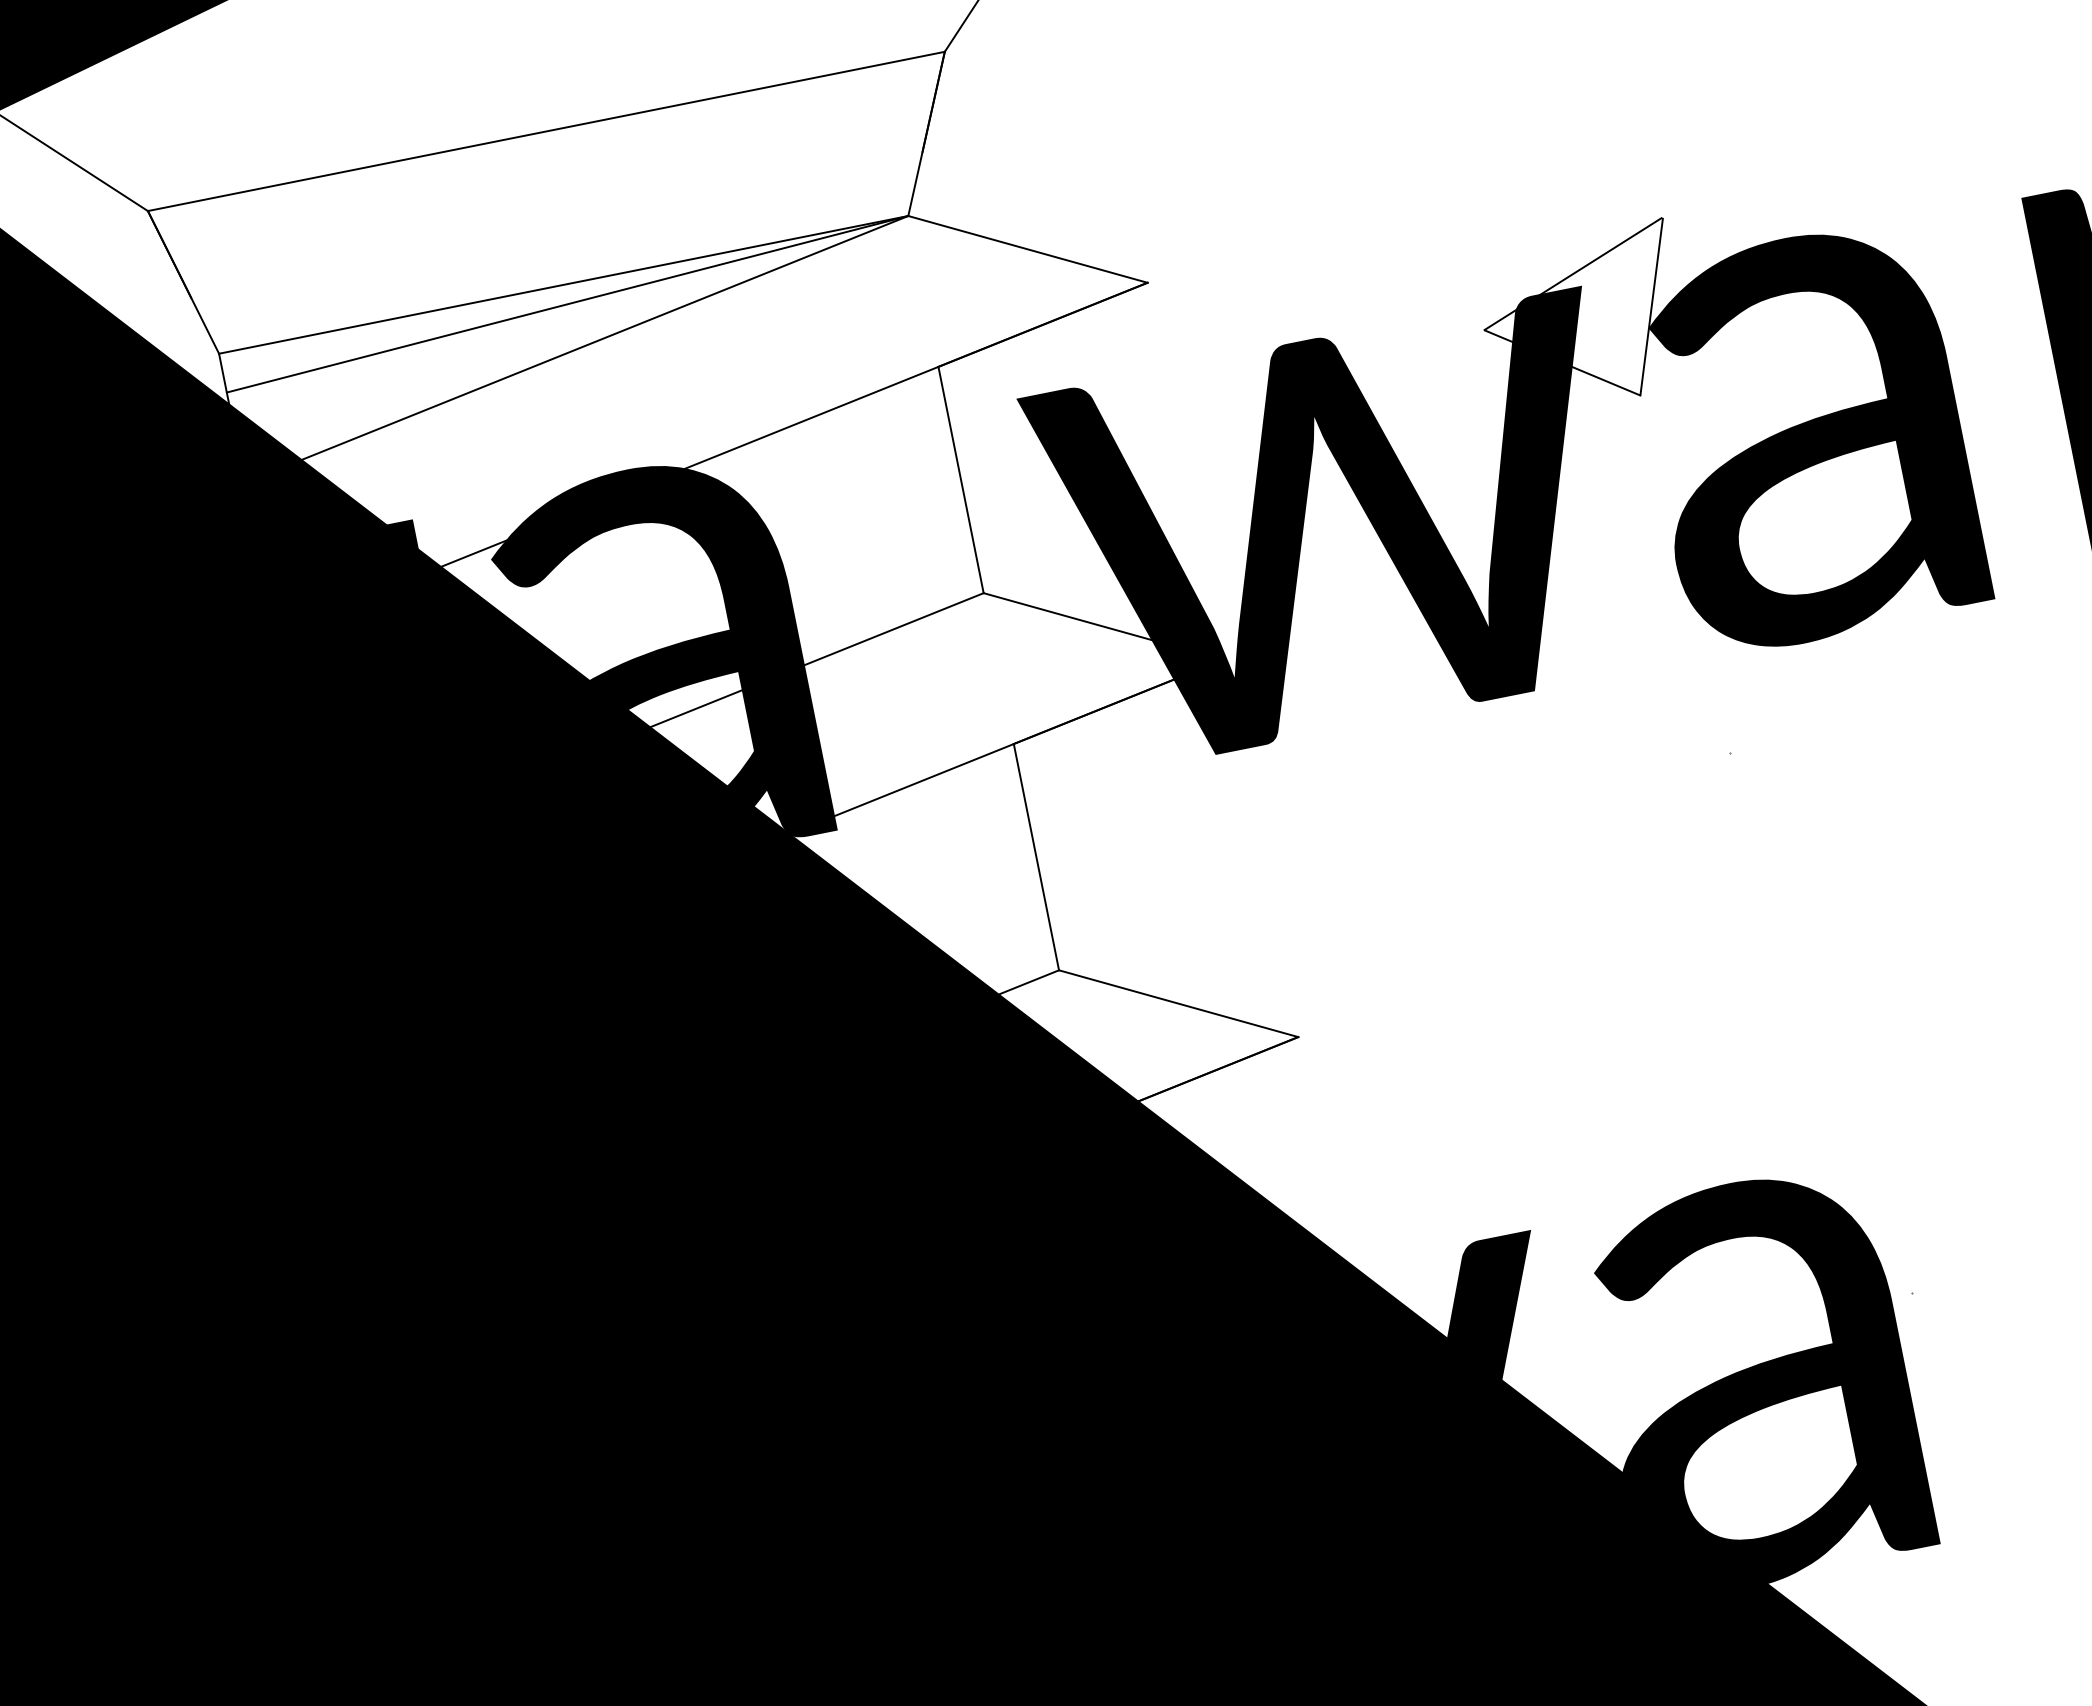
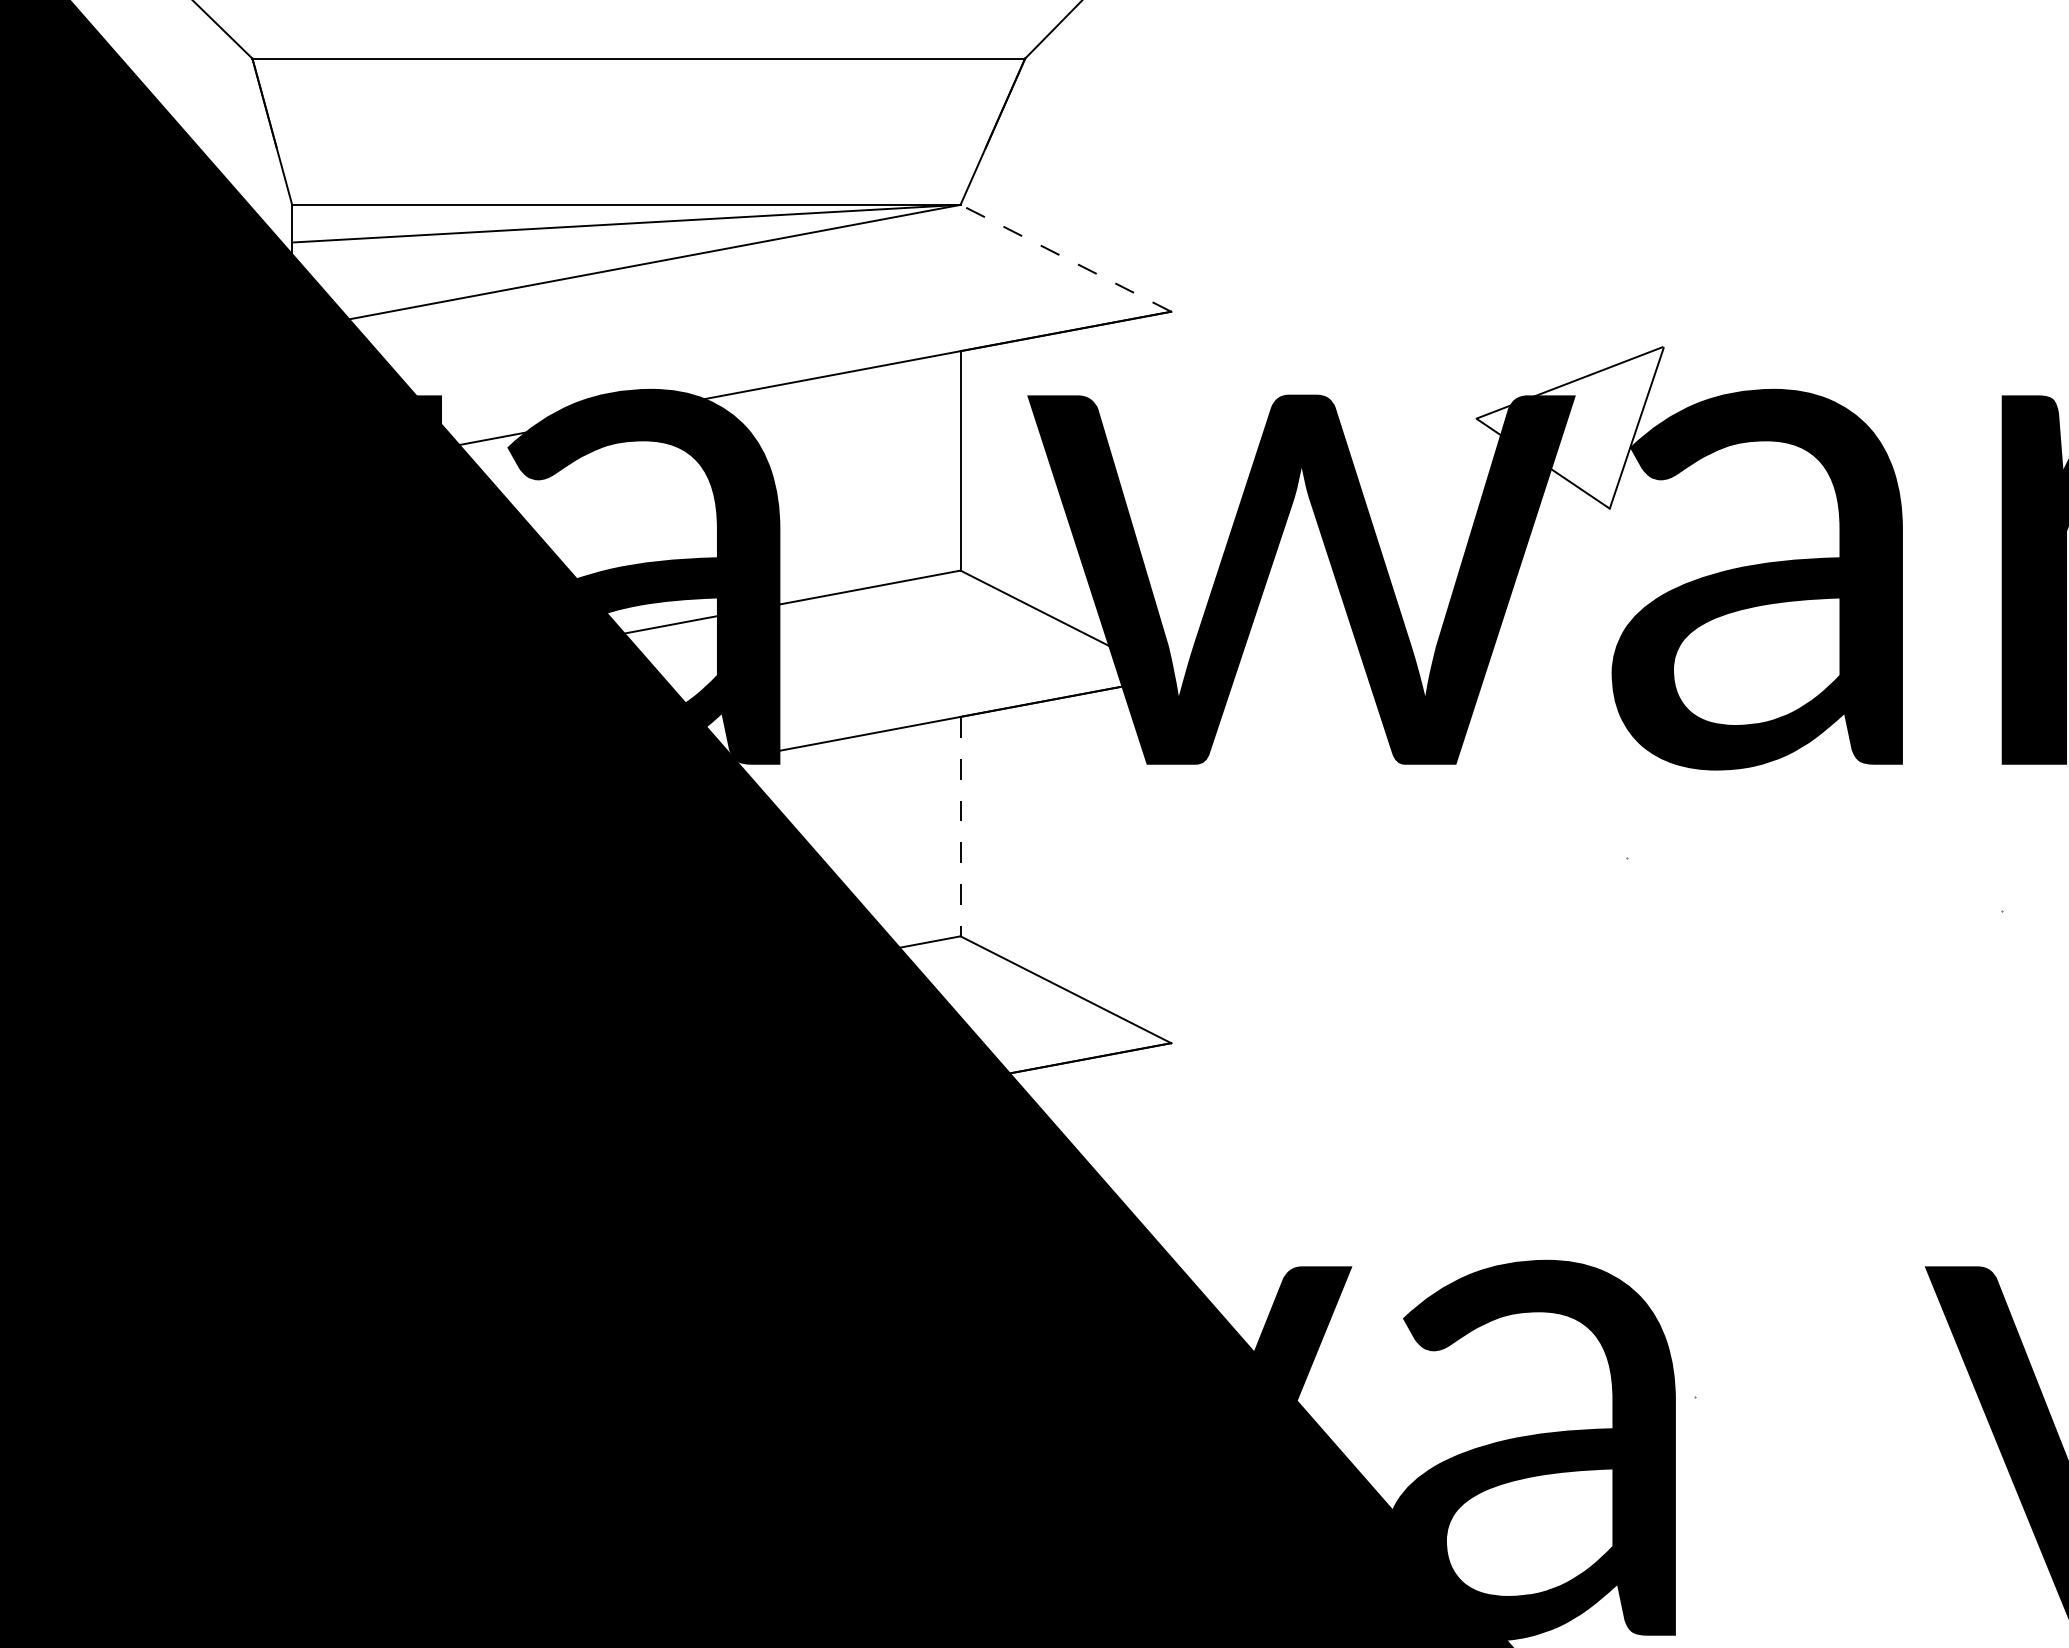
line: (1027, 249) -> (1065, 258), solid -> dashed
line: (1036, 857) -> (960, 826), solid -> dashed

